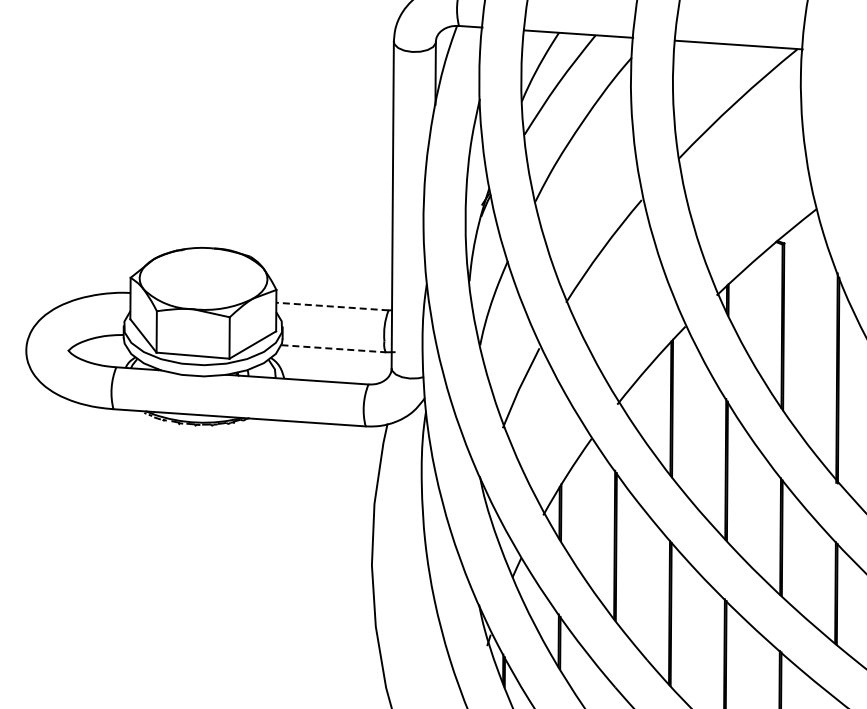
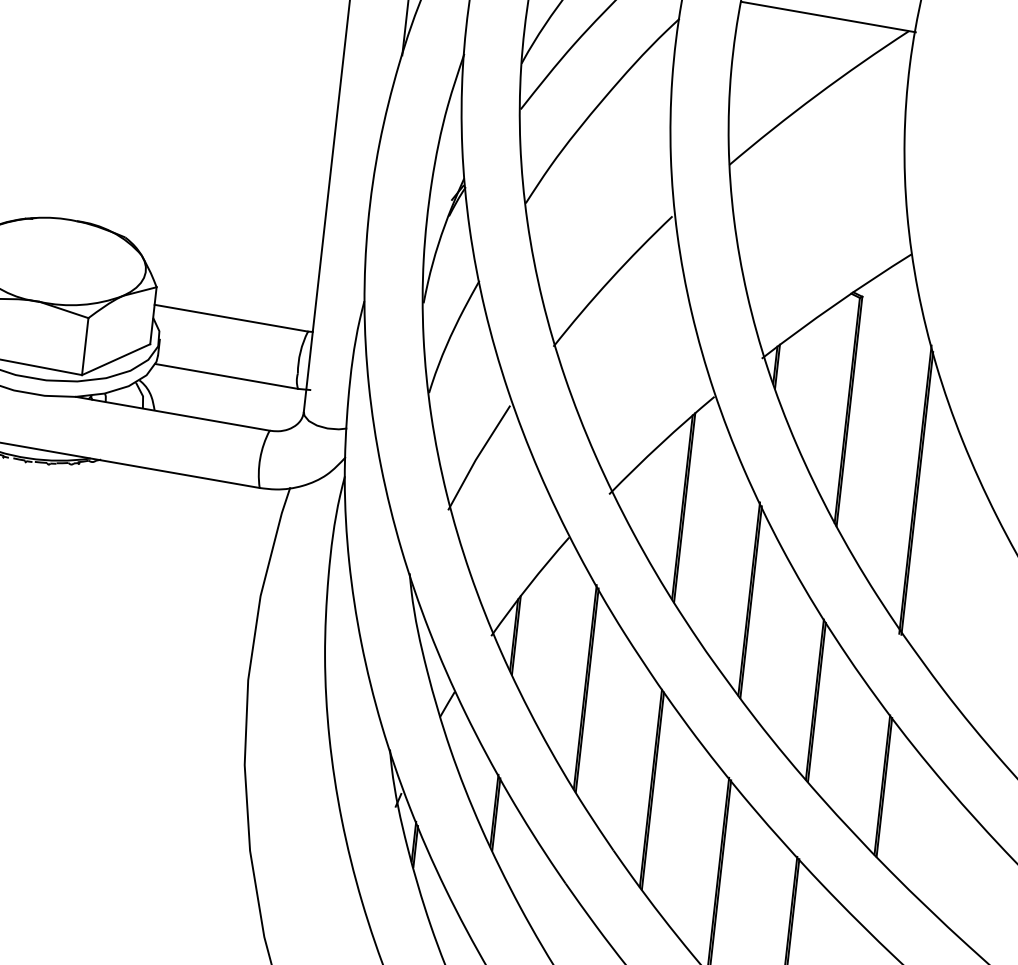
line: (331, 306) -> (230, 317), dashed -> solid
line: (334, 348) -> (228, 376), dashed -> solid

